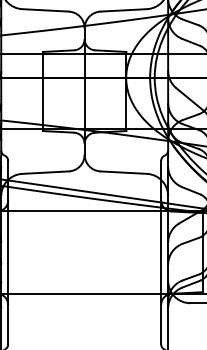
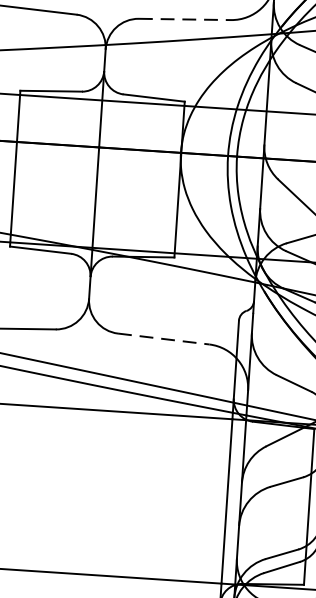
line: (124, 10) -> (186, 19), solid -> dashed
line: (124, 172) -> (165, 338), solid -> dashed

